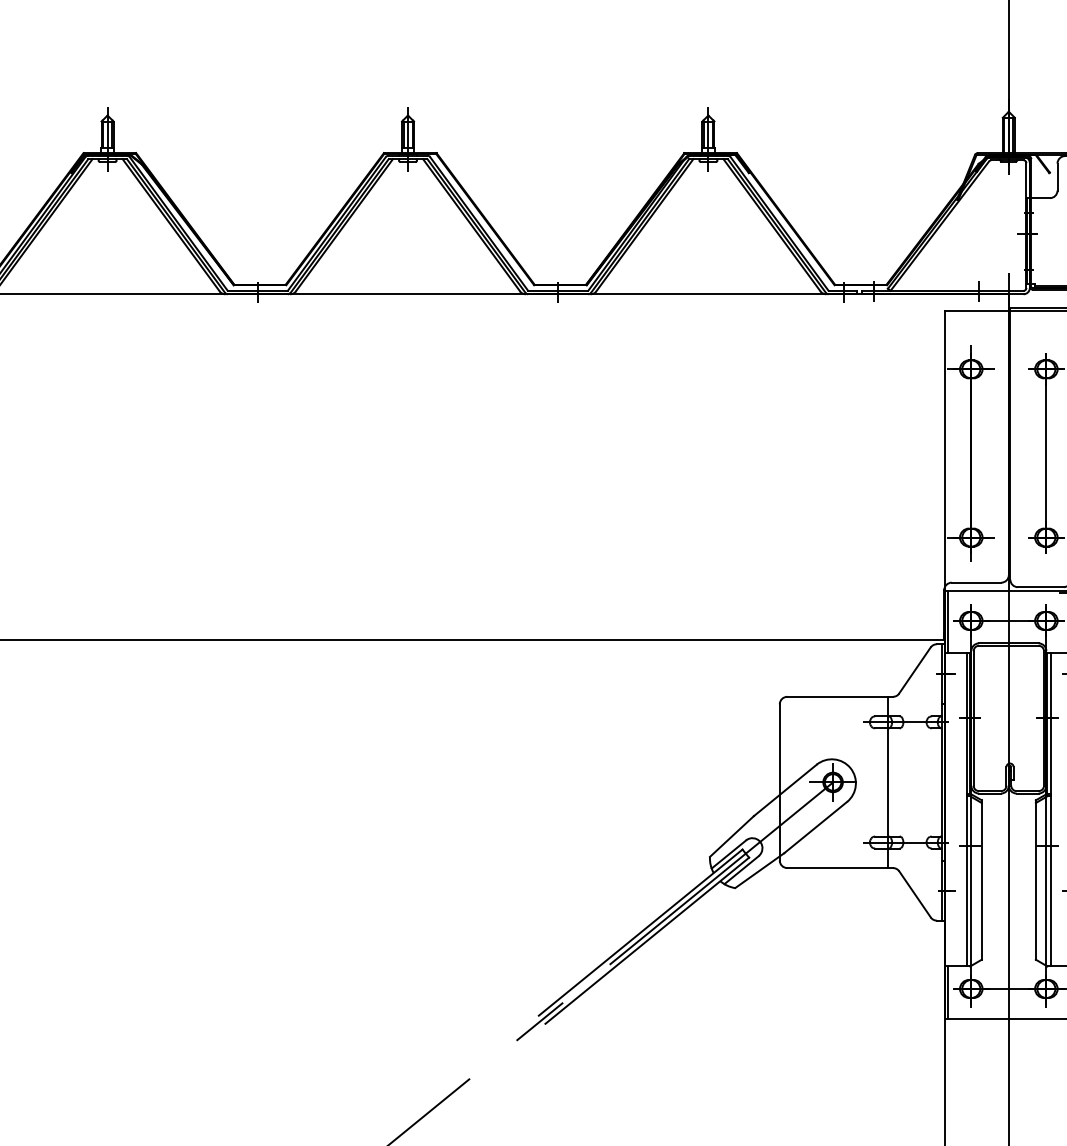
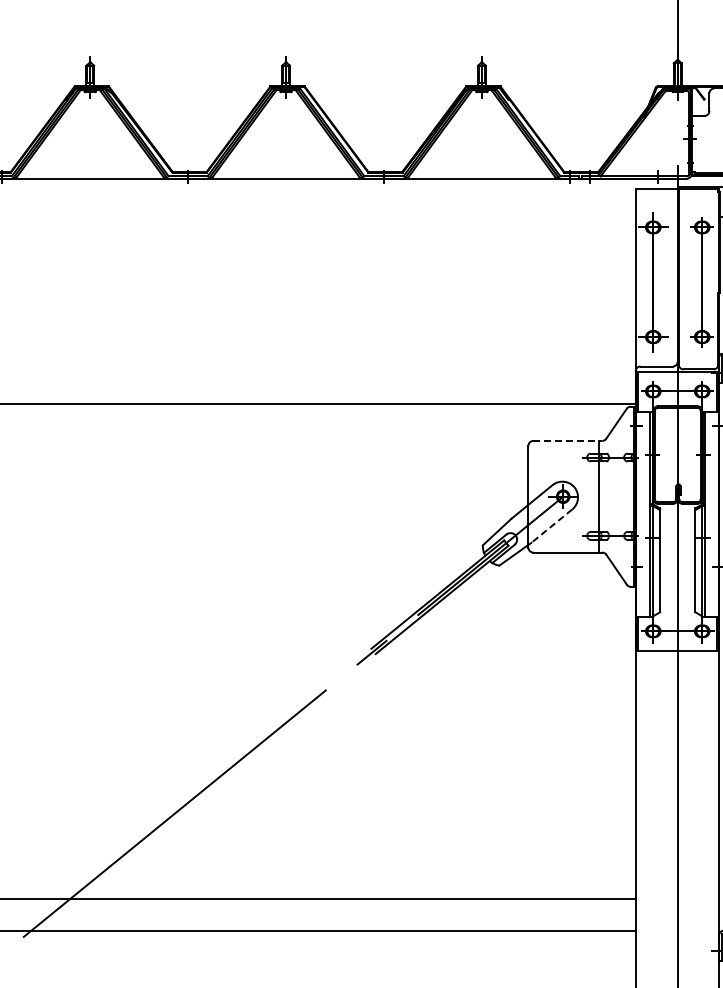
line: (841, 696) -> (568, 440), solid -> dashed
line: (815, 828) -> (551, 526), solid -> dashed

